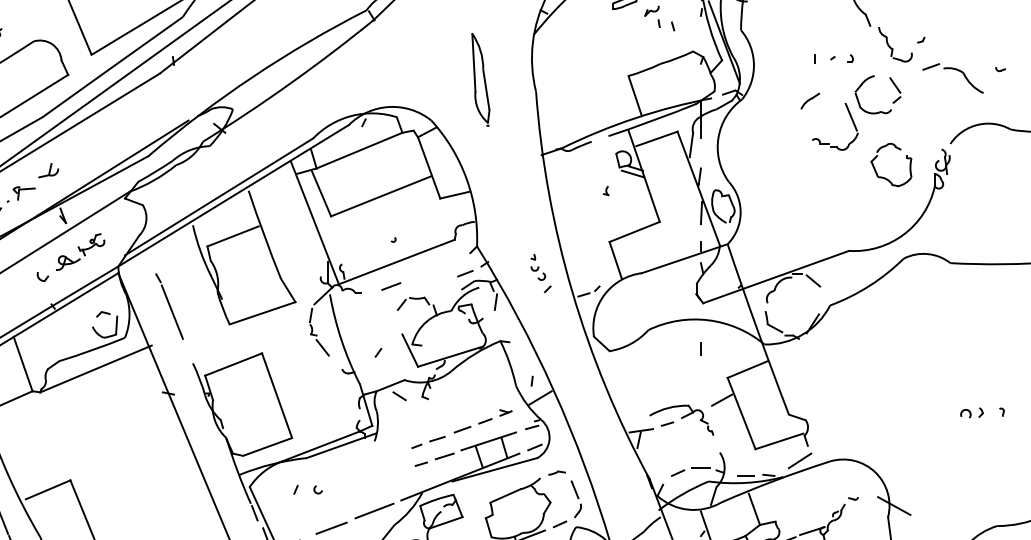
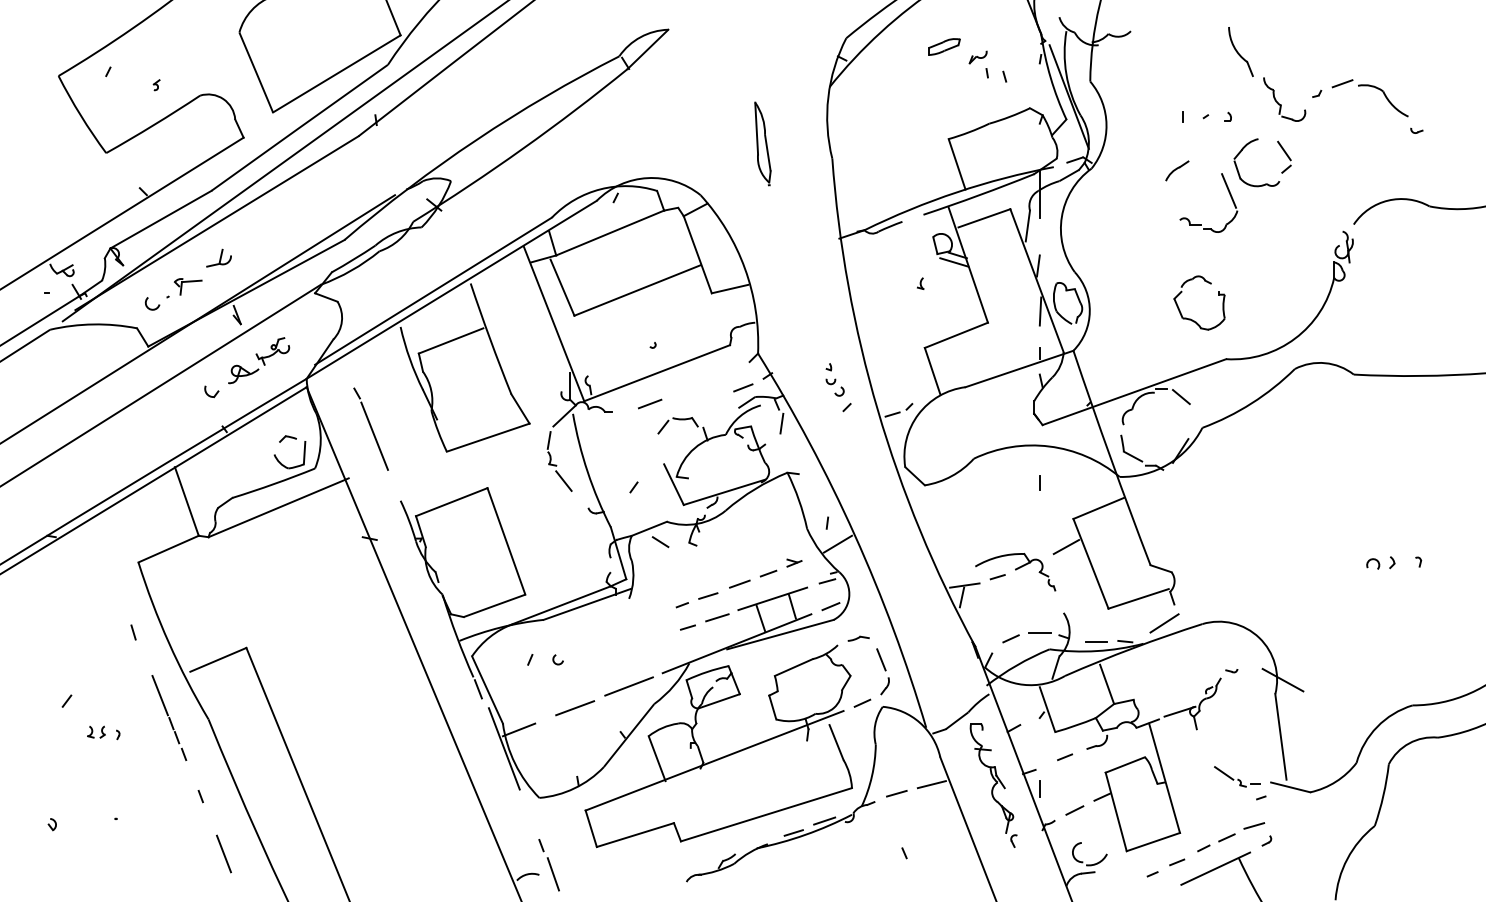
part: (954, 69) -> (1371, 87), moved
part: (480, 79) -> (762, 143), size x0.71
part: (884, 177) -> (1190, 318), moved

